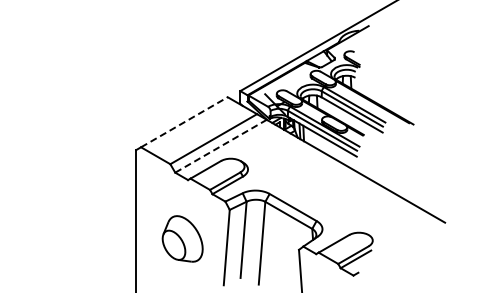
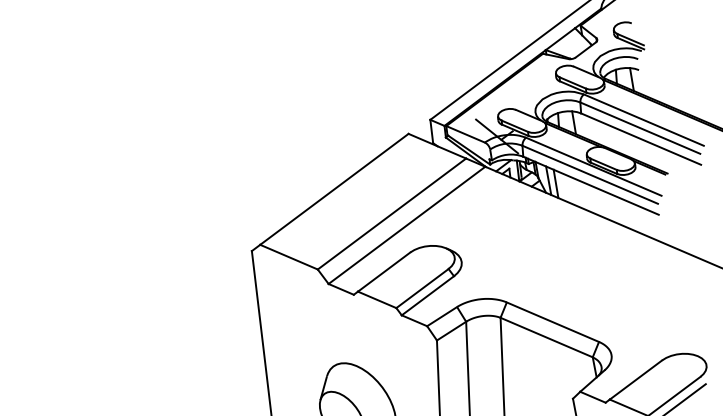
line: (184, 122) -> (334, 189), dashed -> solid
line: (221, 146) -> (407, 225), dashed -> solid

